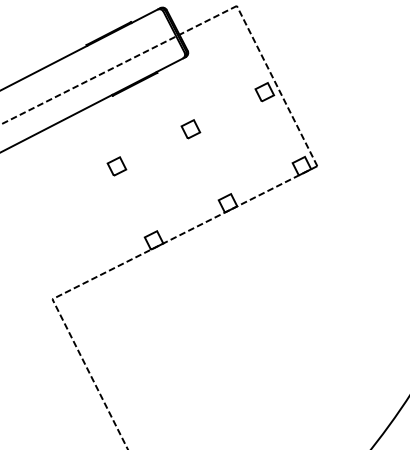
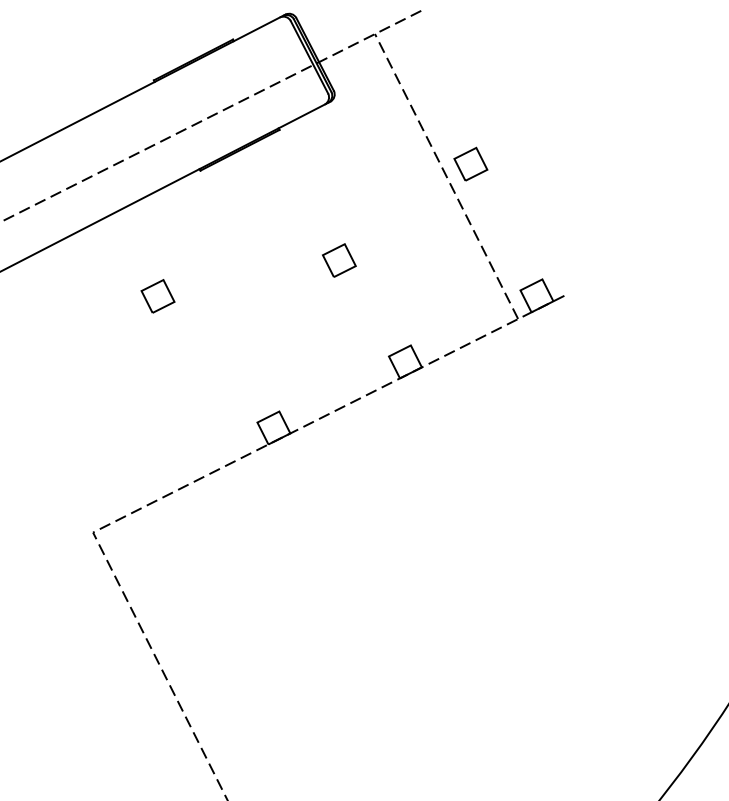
line: (276, 85) -> (445, 175), moved
part: (190, 129) -> (338, 260), moved
part: (116, 166) -> (157, 296), moved

